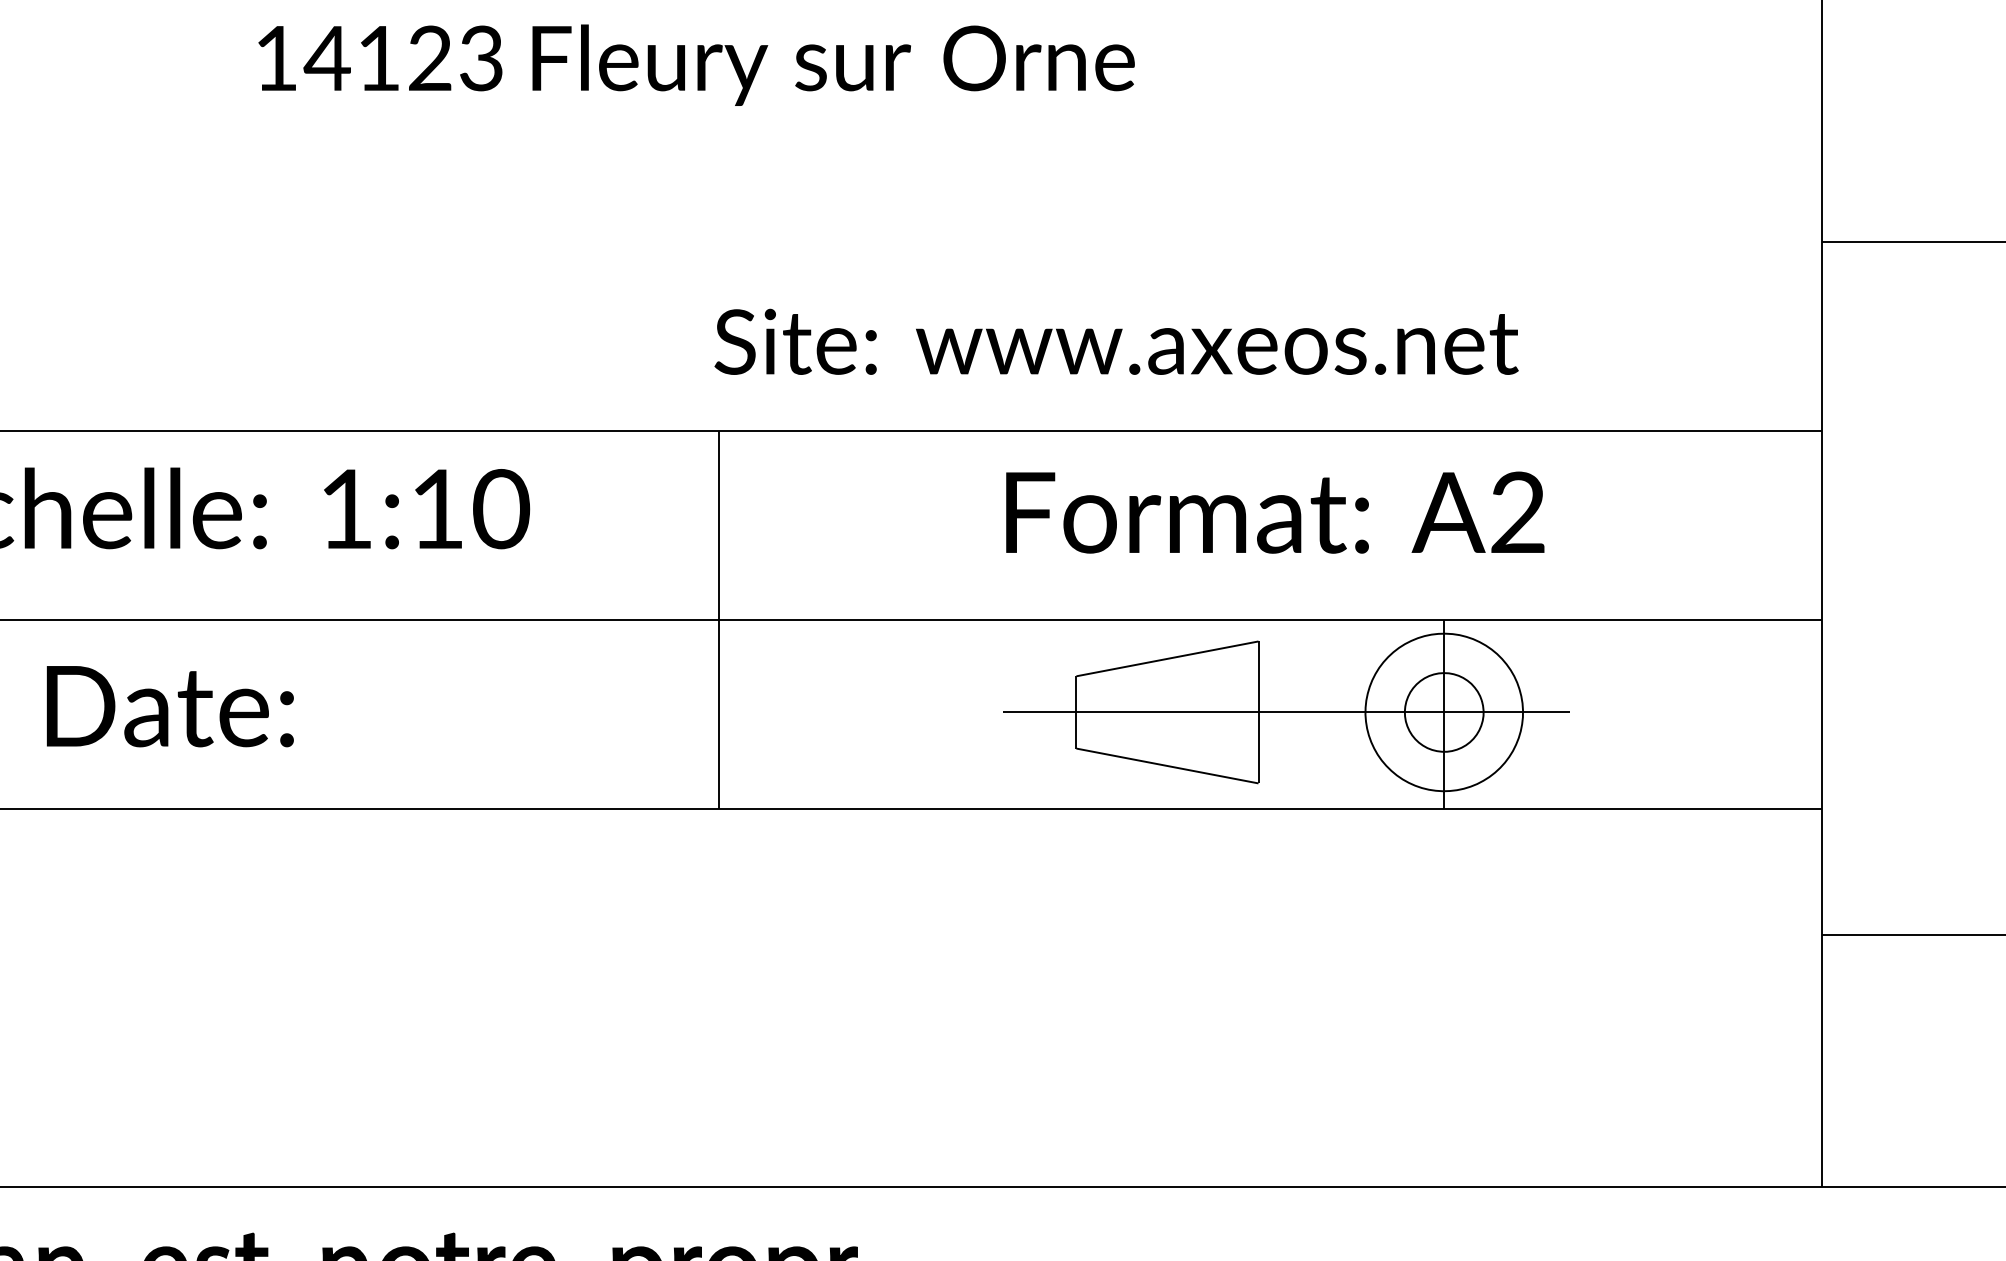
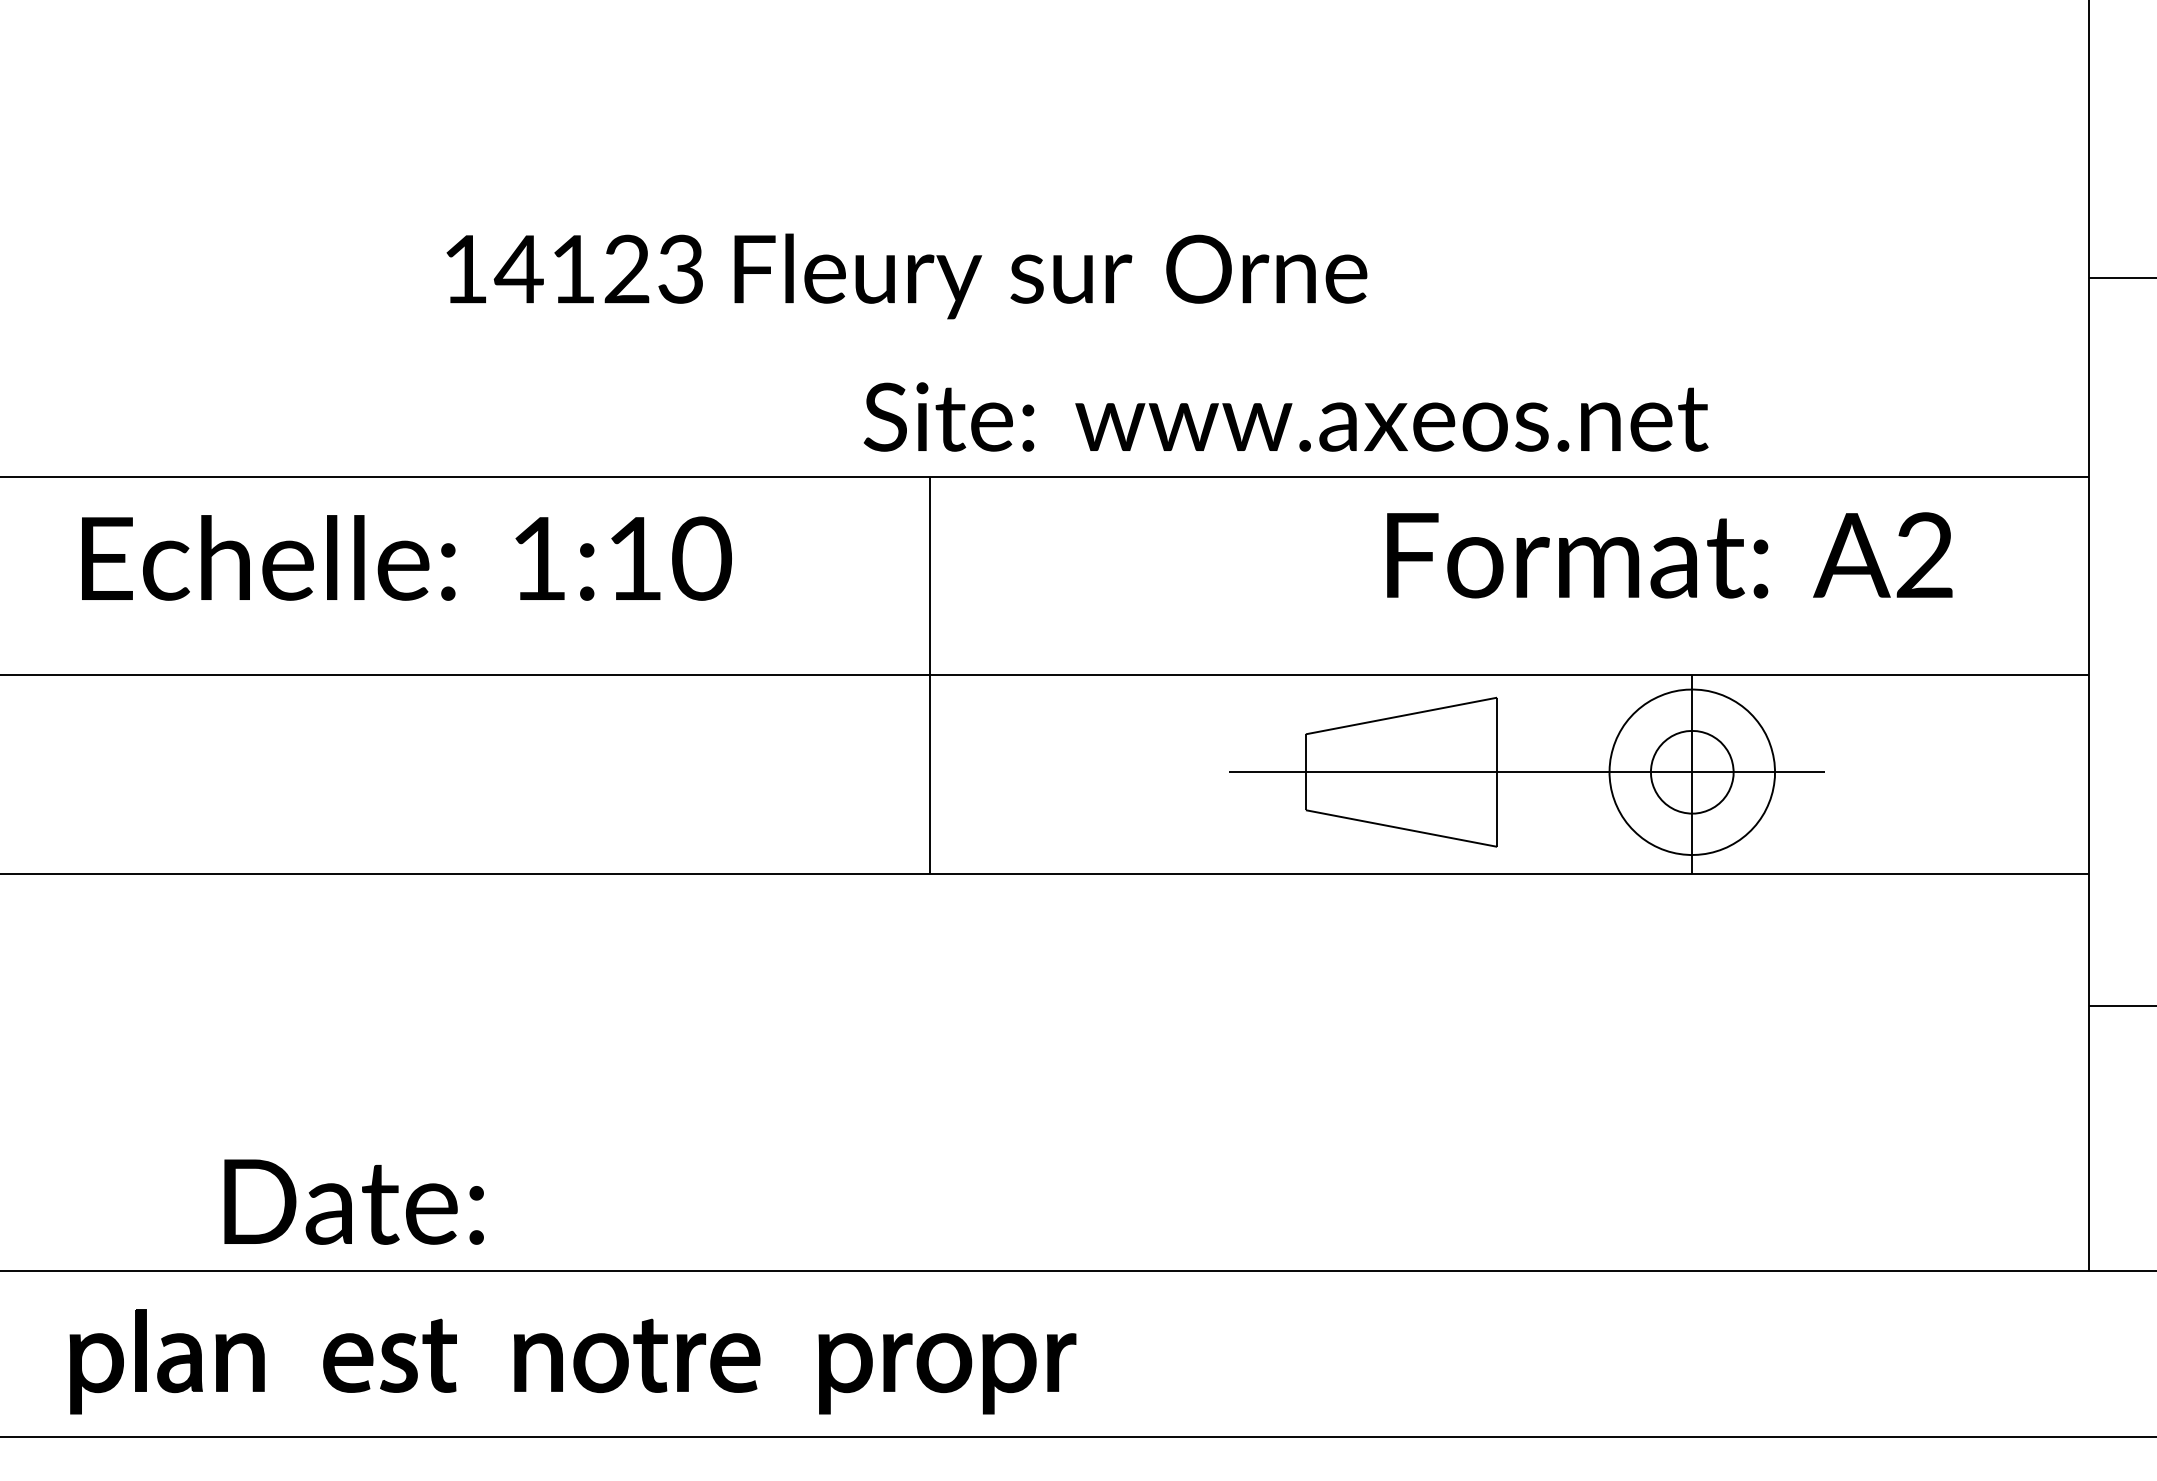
text: (696, 65) -> (906, 276), moved
text: (1116, 341) -> (1285, 416), moved
text: (1275, 512) -> (1669, 555), moved
text: (169, 706) -> (353, 1201), moved

